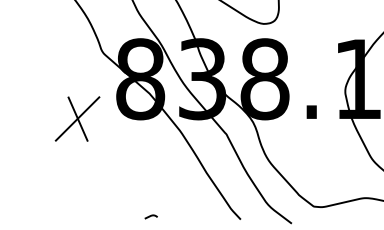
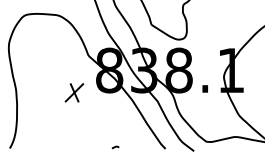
part: (77, 118) -> (74, 92), size x0.71

